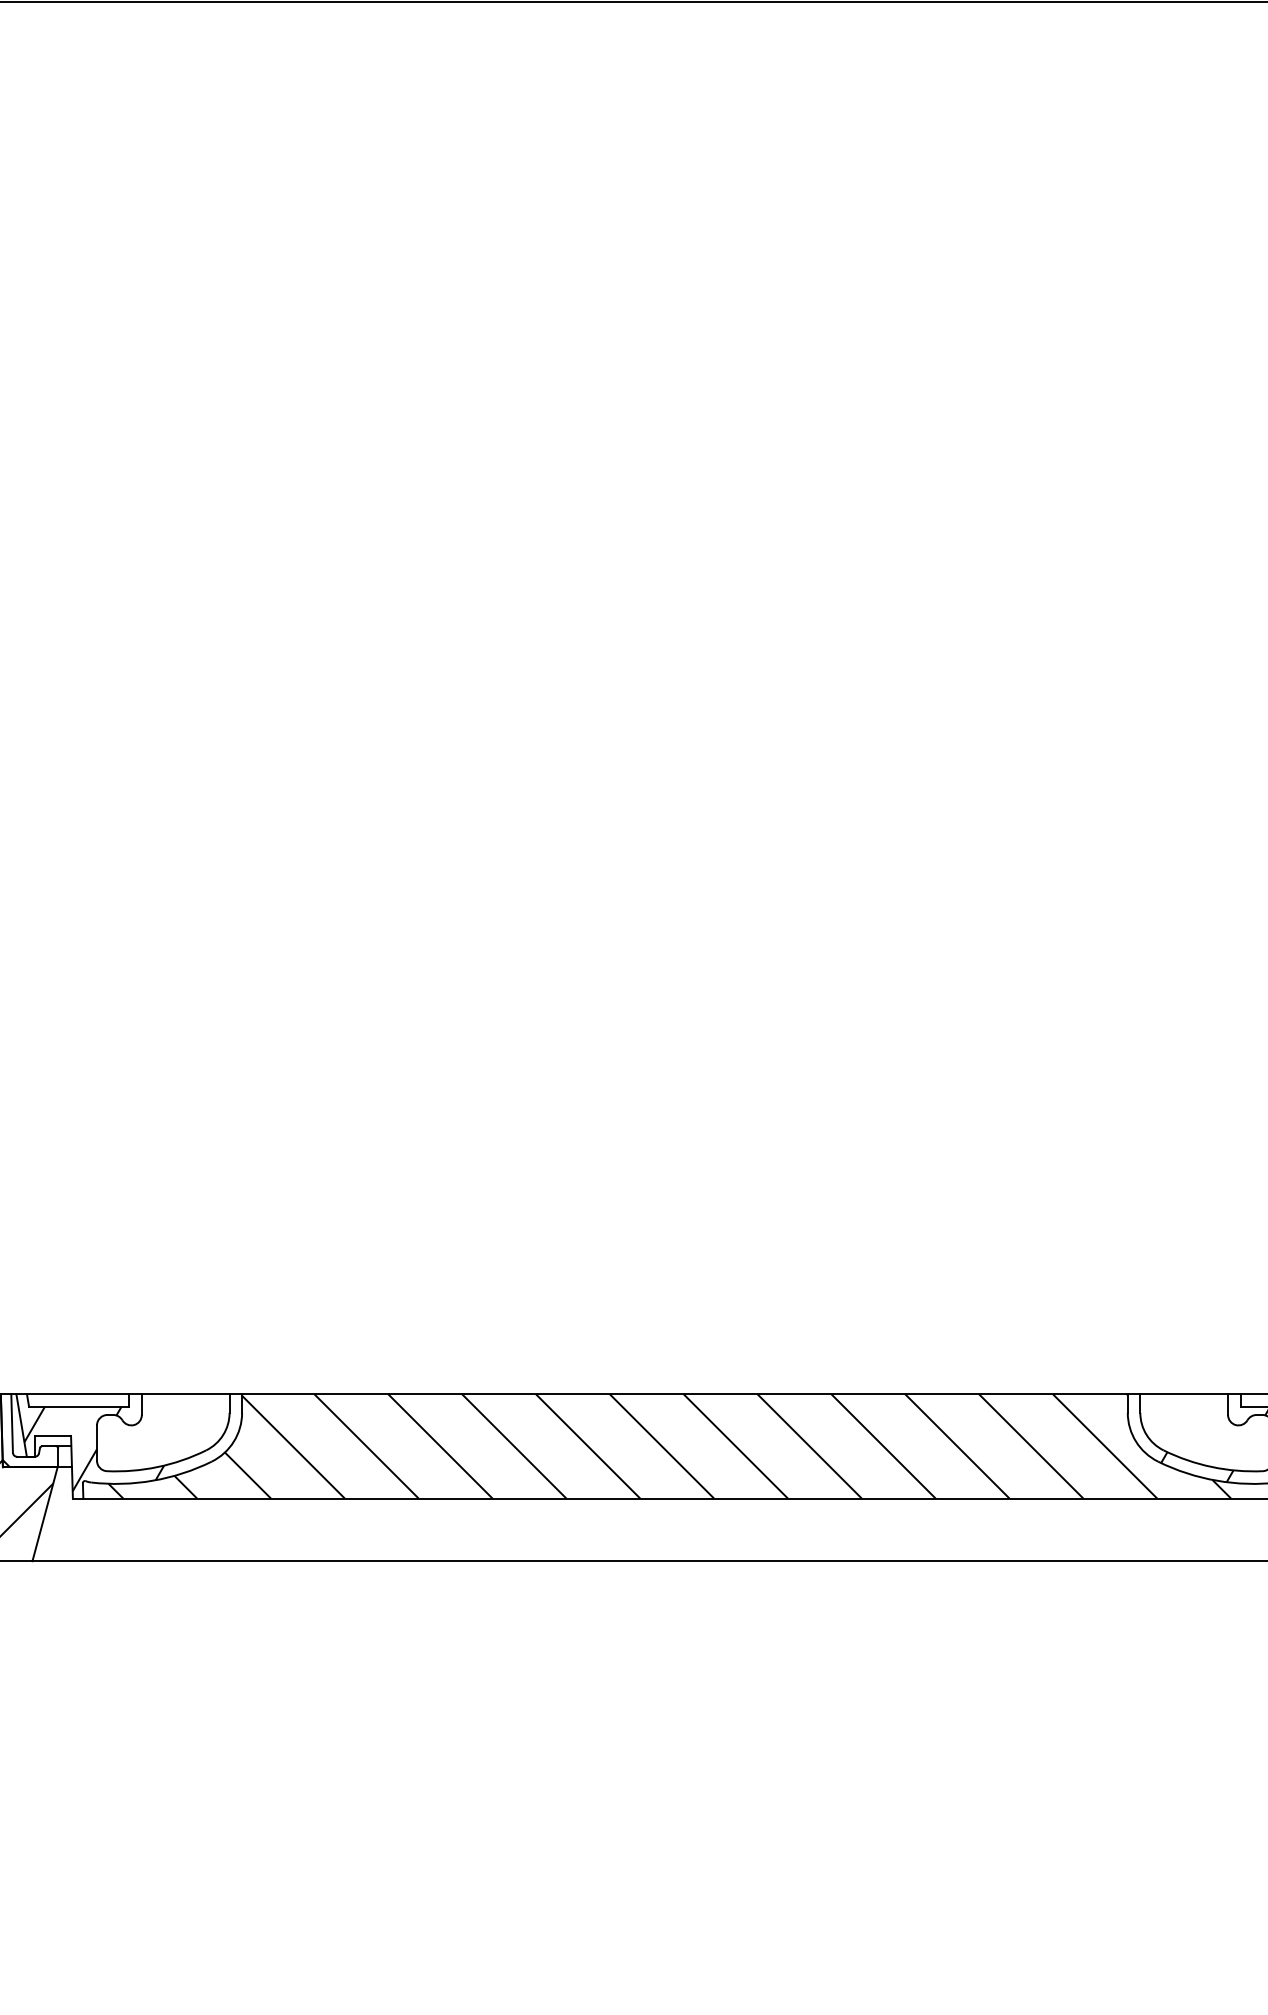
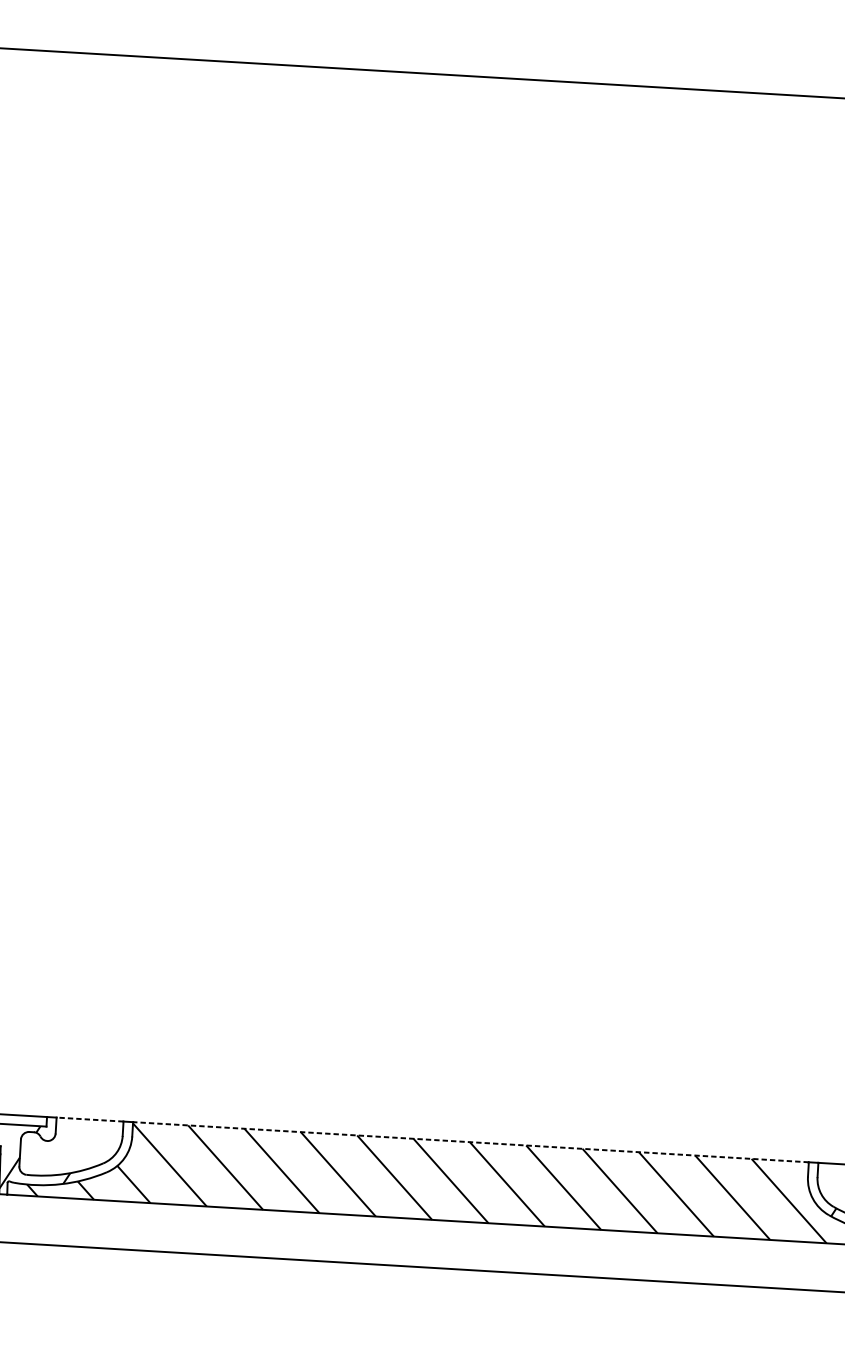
line: (185, 1394) -> (89, 1119), solid -> dashed
line: (684, 1394) -> (470, 1142), solid -> dashed

